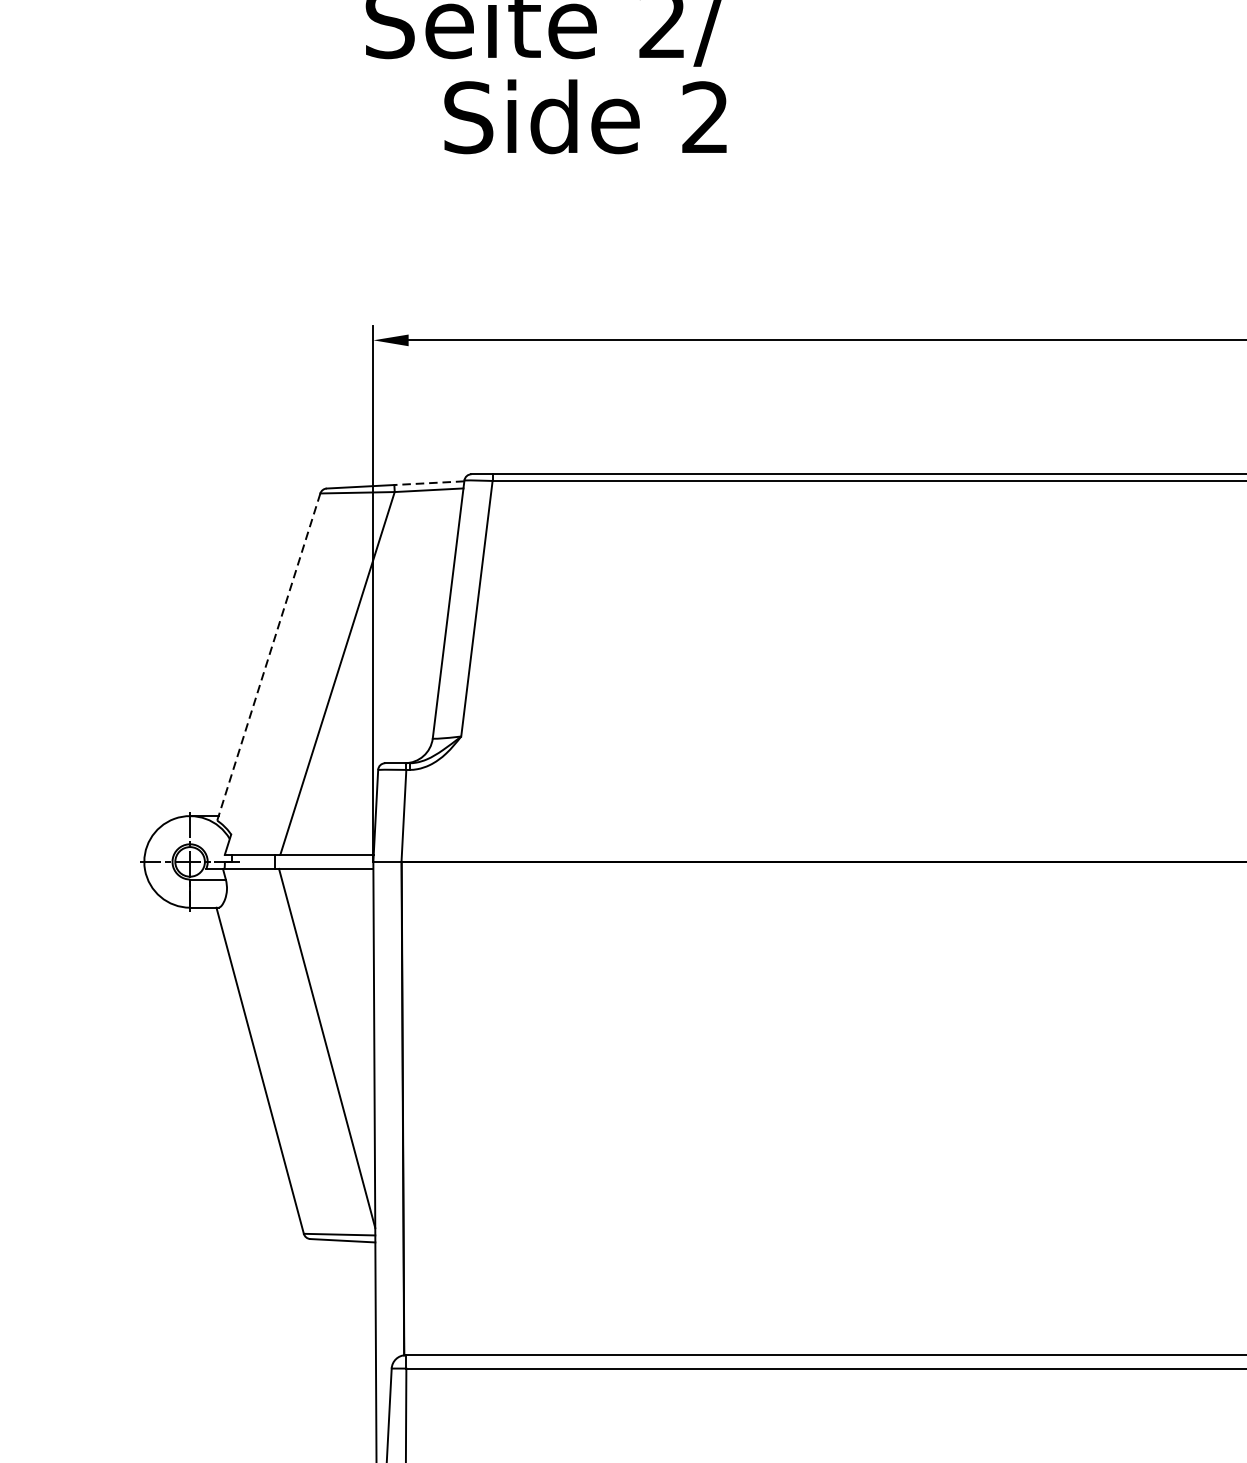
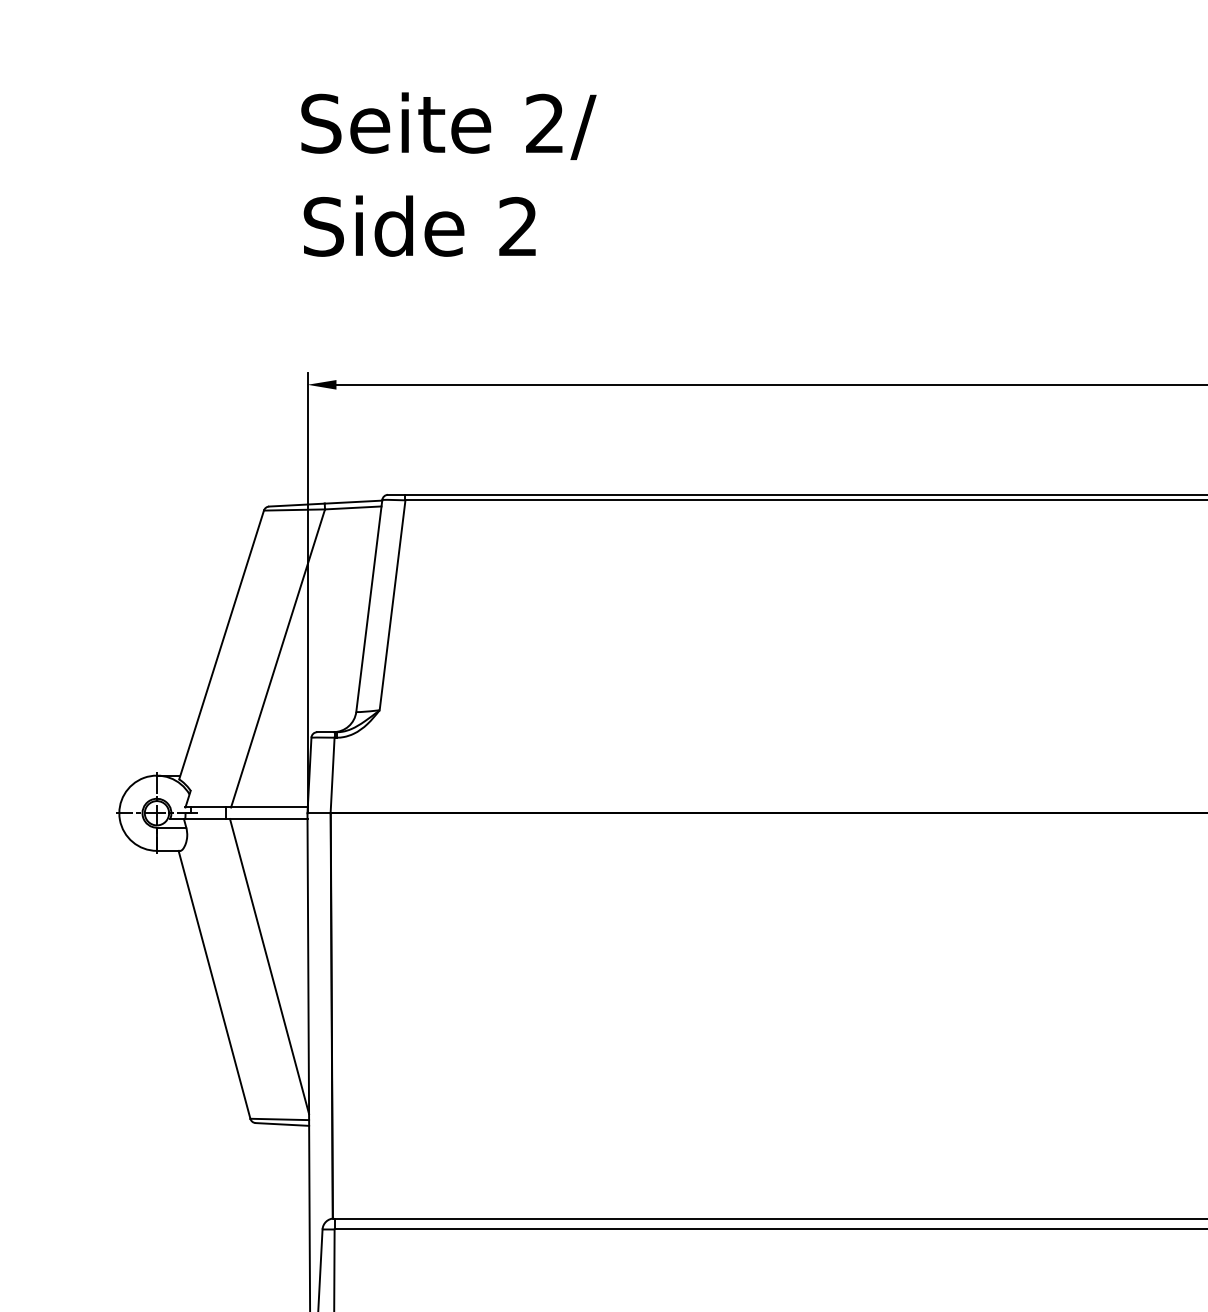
text: (585, 115) -> (419, 225), moved
line: (429, 483) -> (353, 502), dashed -> solid
line: (268, 656) -> (221, 644), dashed -> solid

